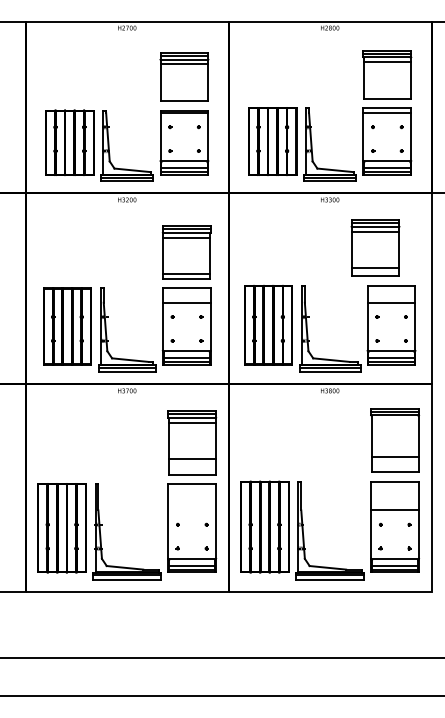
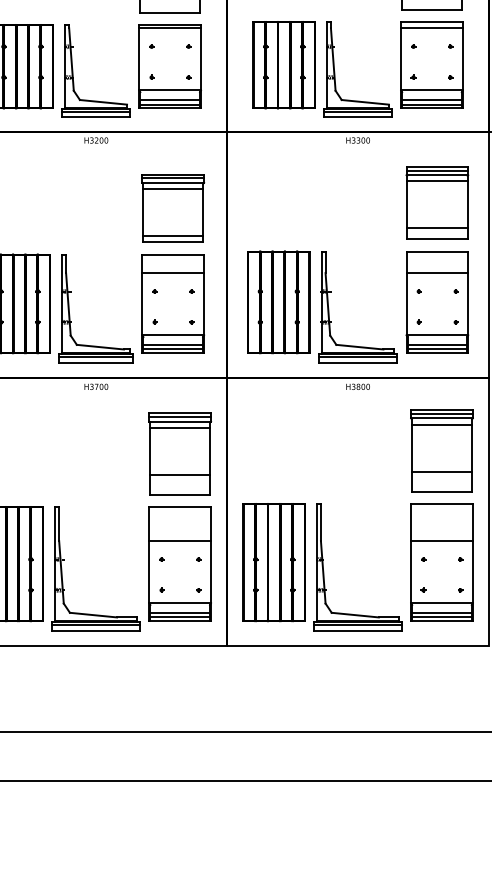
part: (375, 247) -> (437, 201), moved
line: (394, 420) -> (441, 425), added
line: (192, 510) -> (180, 541), added

